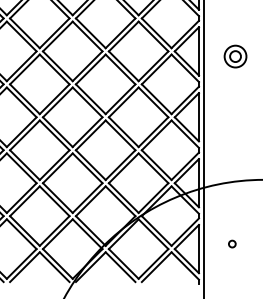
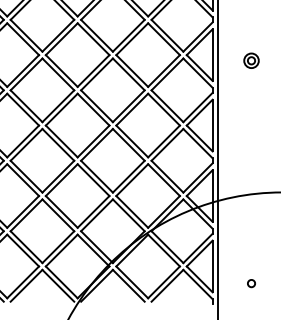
part: (234, 56) -> (250, 60), size x0.62
circle: (232, 243) -> (251, 282), moved

